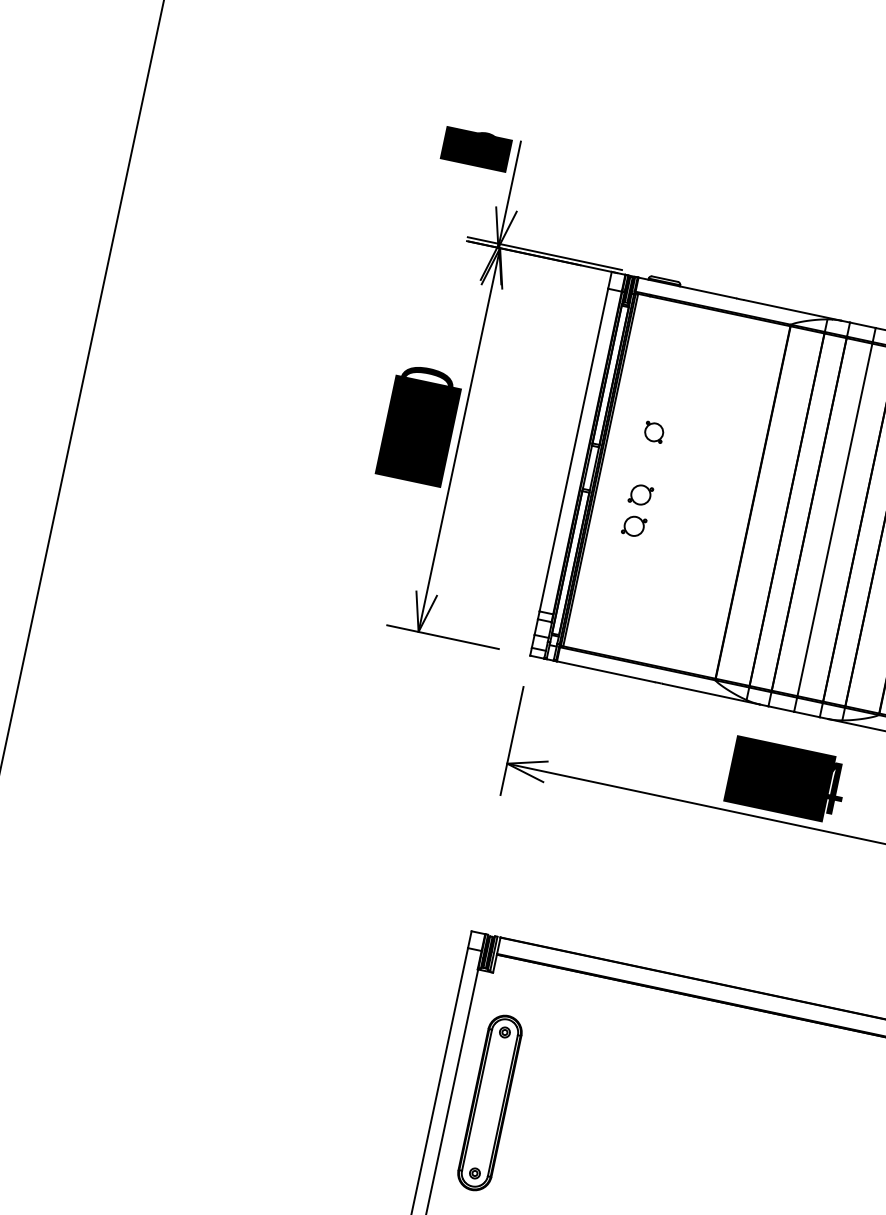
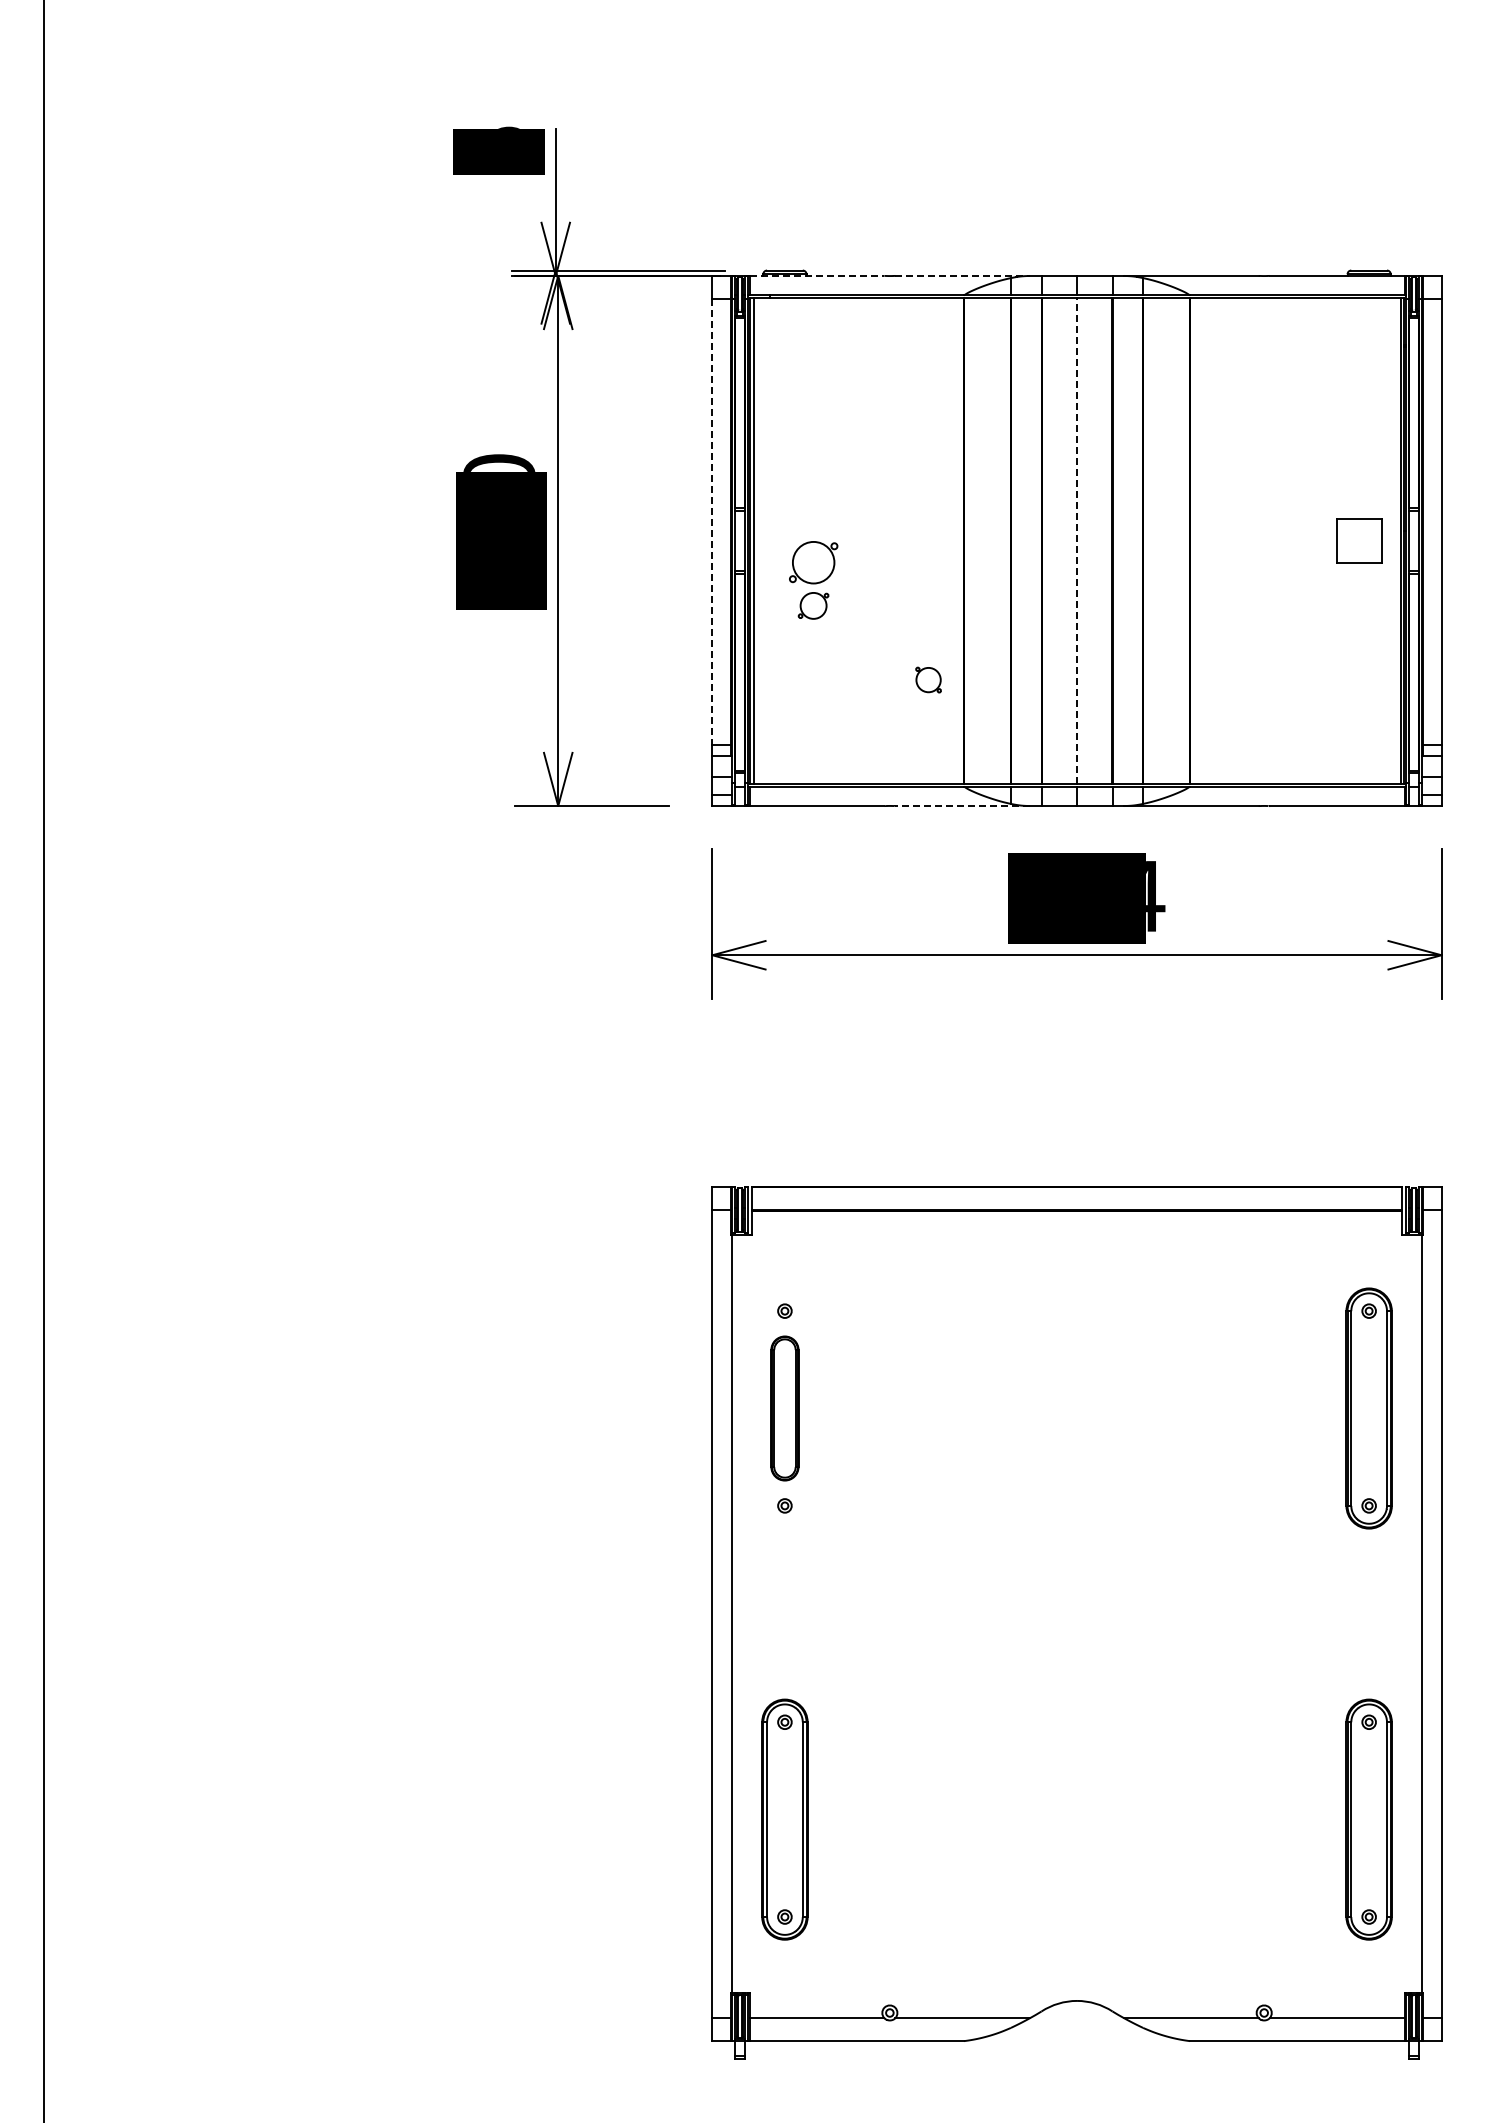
line: (687, 287) -> (817, 275), solid -> dashed
line: (793, 310) -> (963, 275), solid -> dashed
part: (654, 431) -> (928, 679), moved
line: (573, 450) -> (712, 522), solid -> dashed
part: (640, 494) -> (813, 562), size x1.6
line: (835, 519) -> (1077, 540), solid -> dashed
line: (711, 694) -> (962, 806), solid -> dashed
part: (489, 1102) -> (784, 1408), size x0.6

